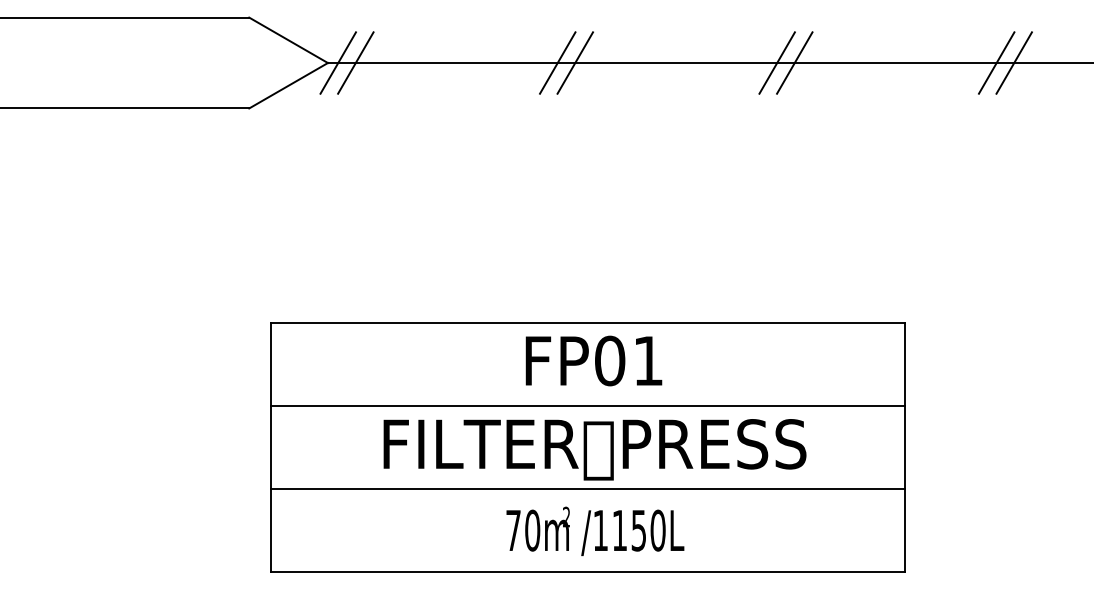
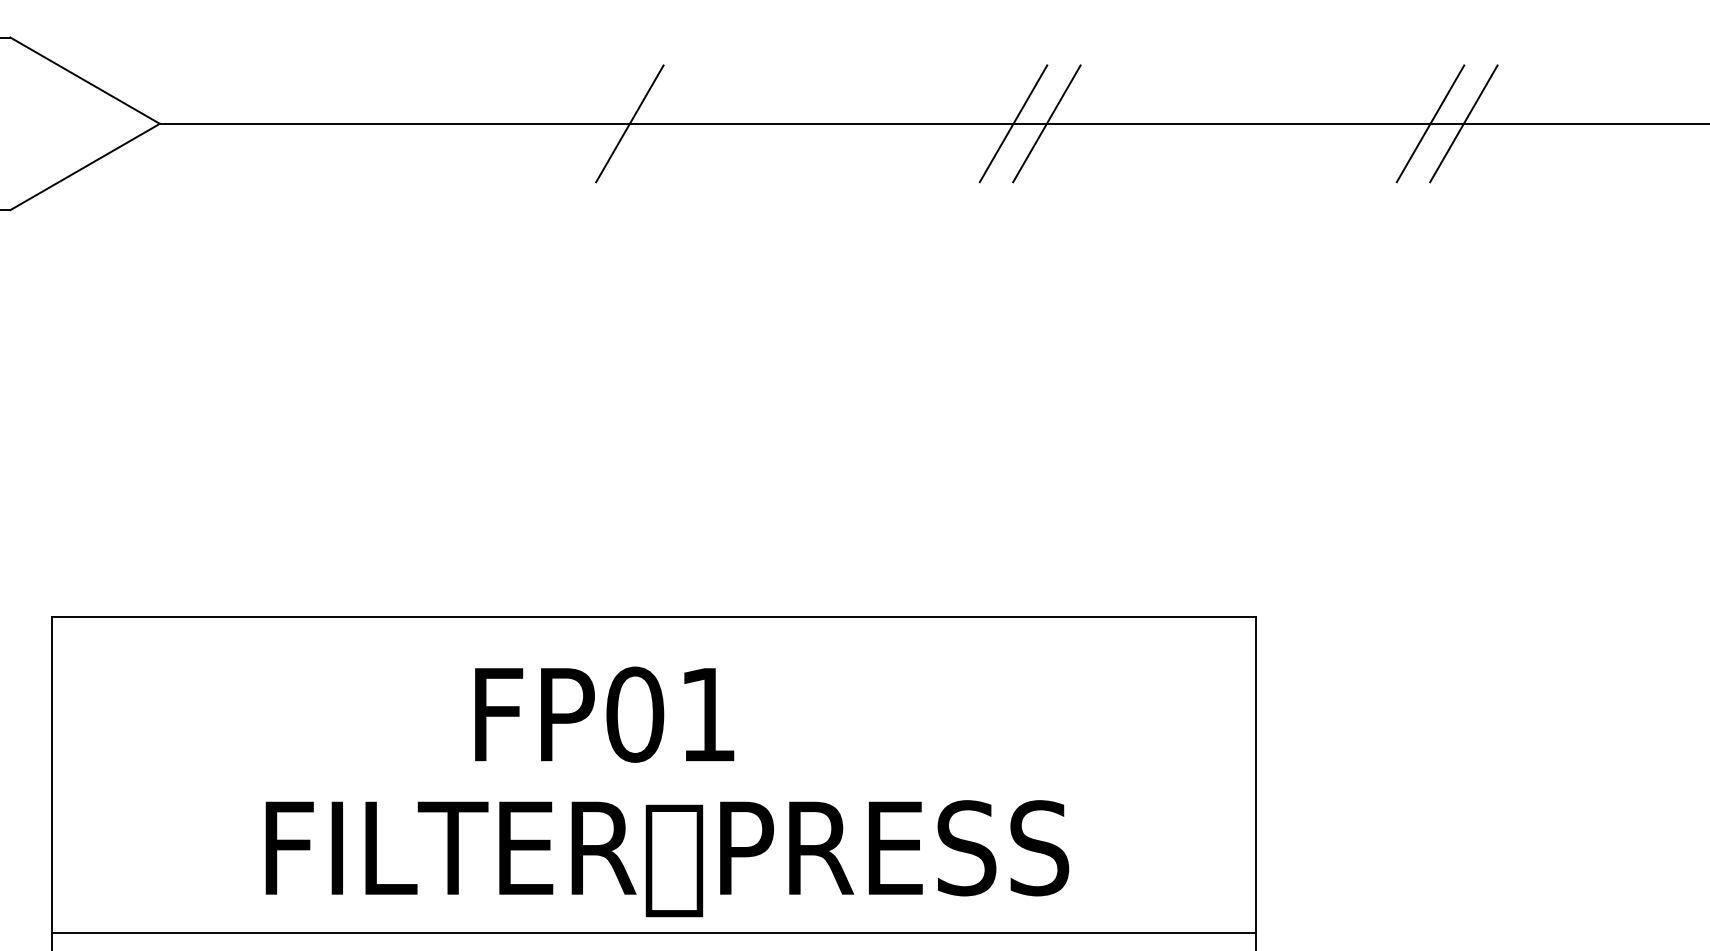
line: (338, 62) -> (179, 122), removed
line: (355, 62) -> (212, 122), removed
line: (557, 62) -> (596, 122), removed
text: (593, 360) -> (603, 713), moved
line: (587, 405) -> (653, 774), removed

